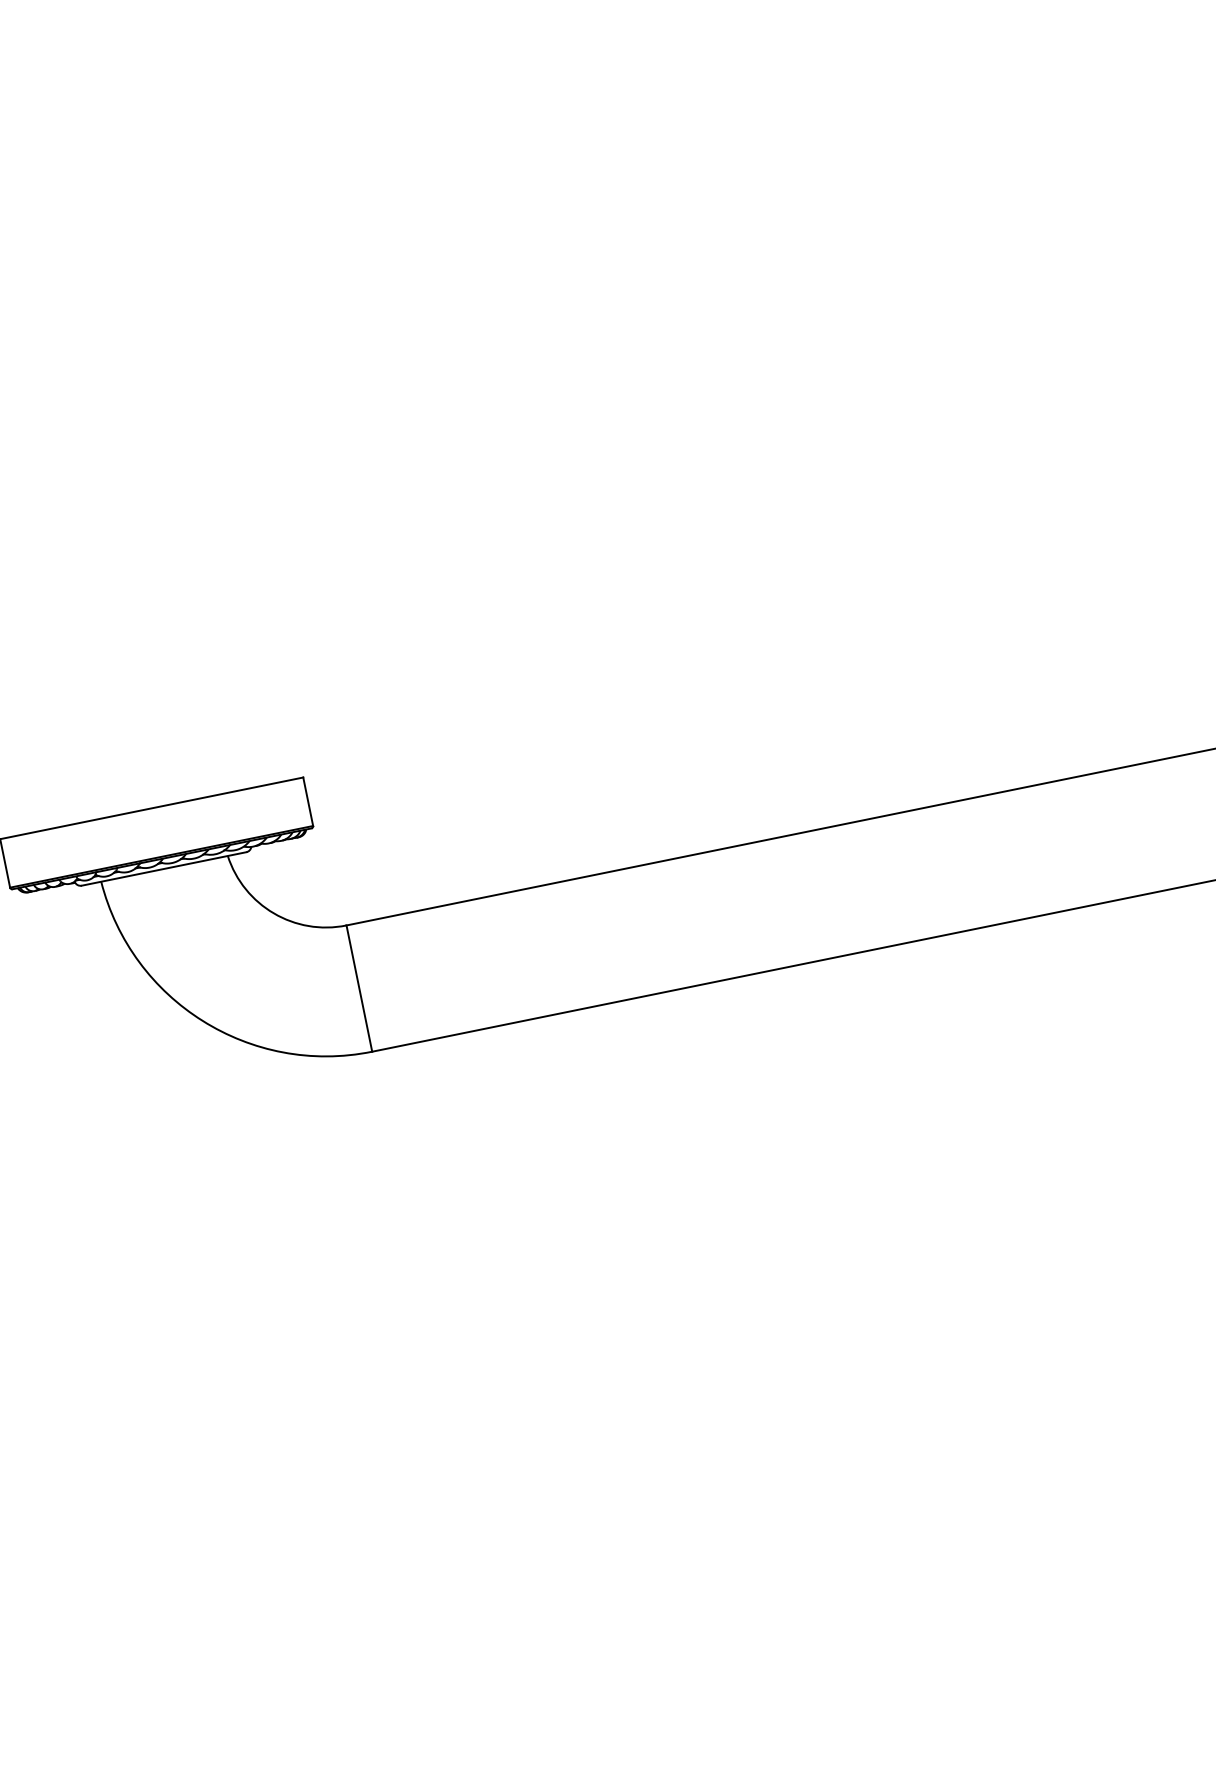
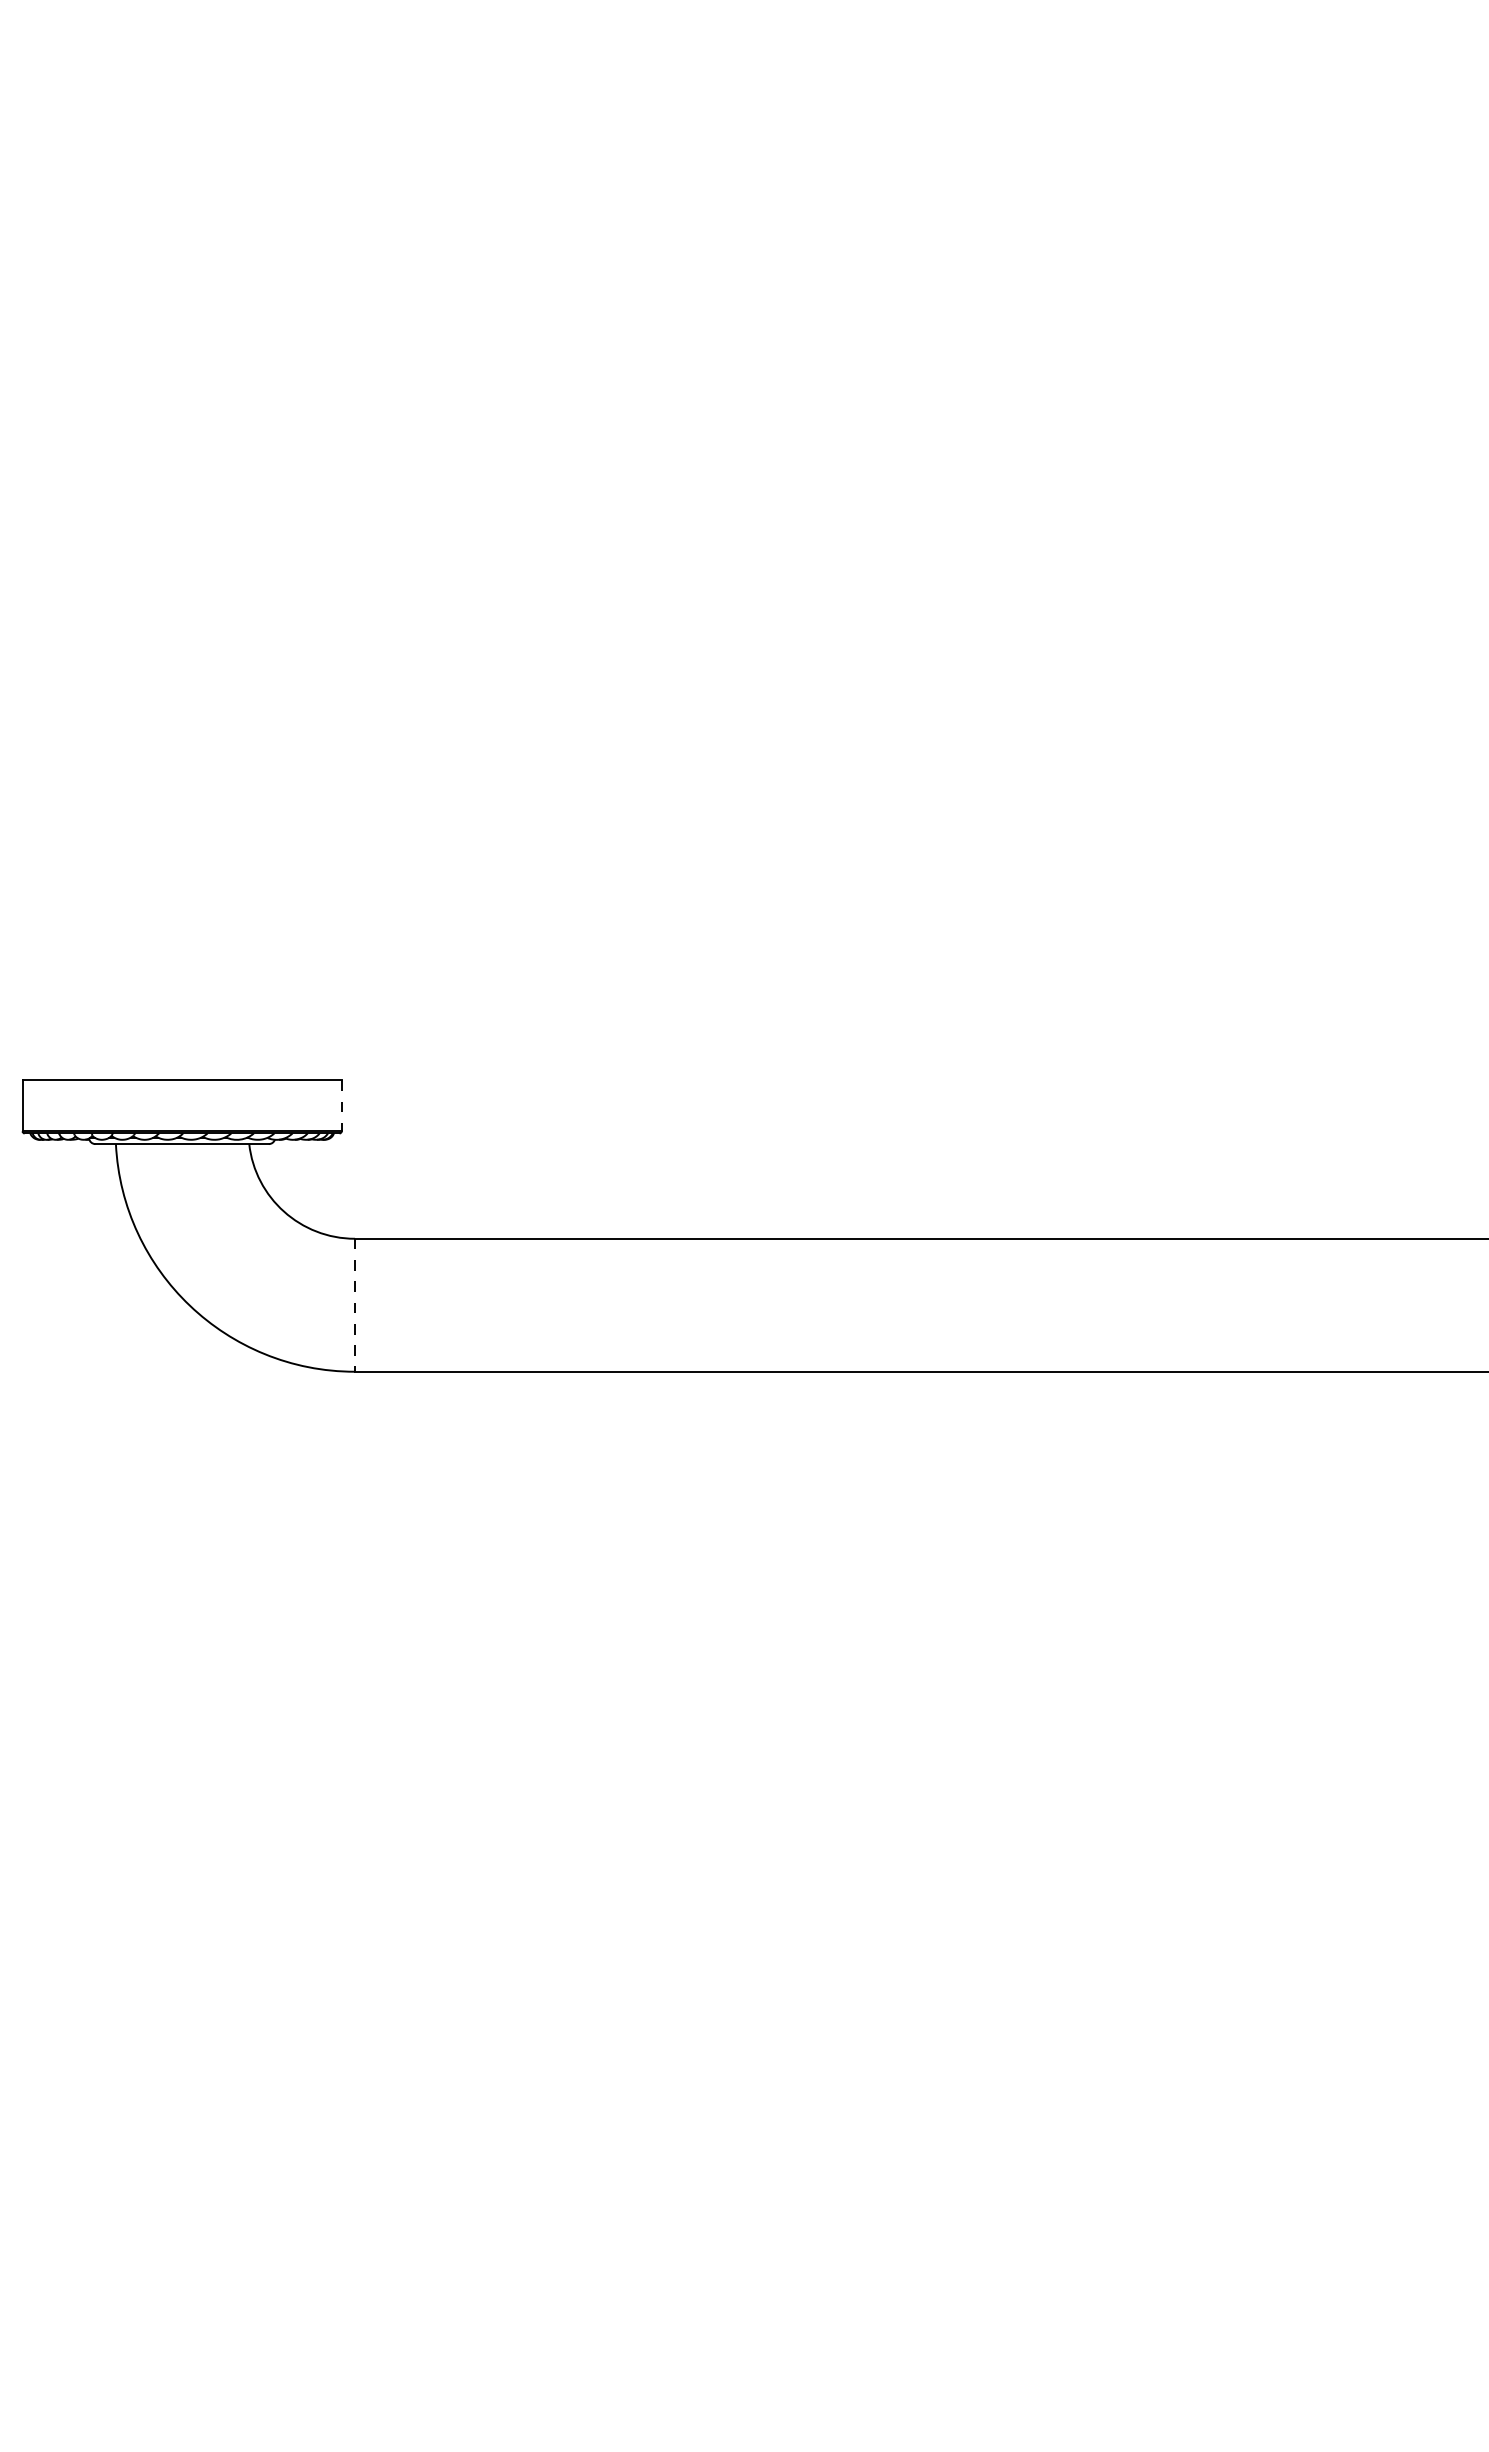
line: (307, 801) -> (341, 1105), solid -> dashed
line: (359, 988) -> (355, 1305), solid -> dashed

